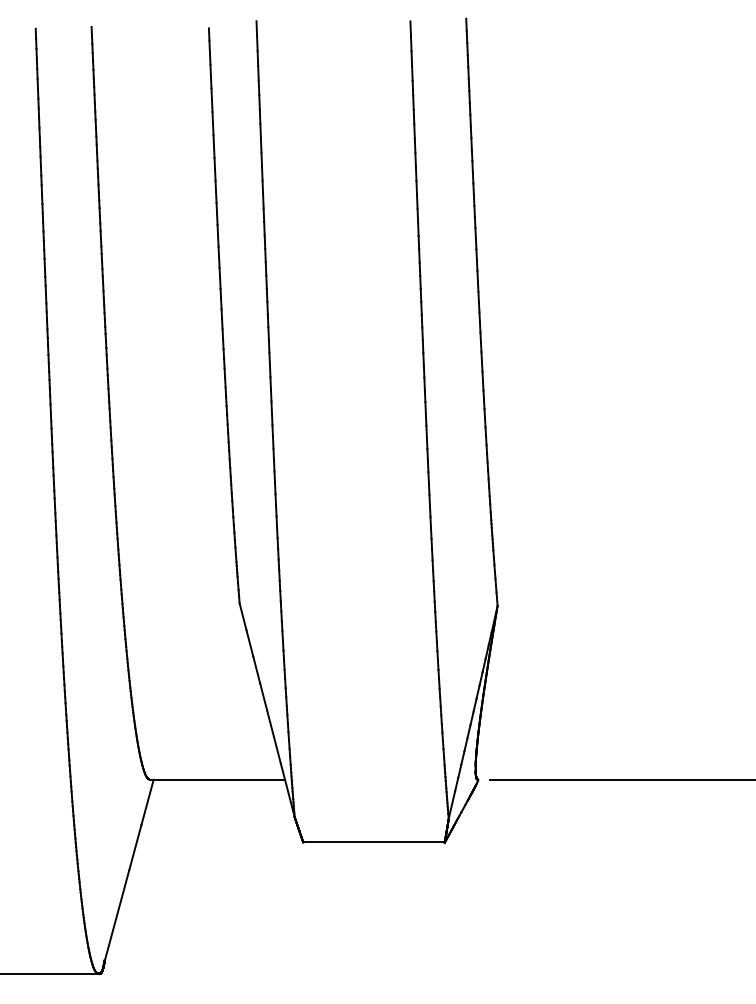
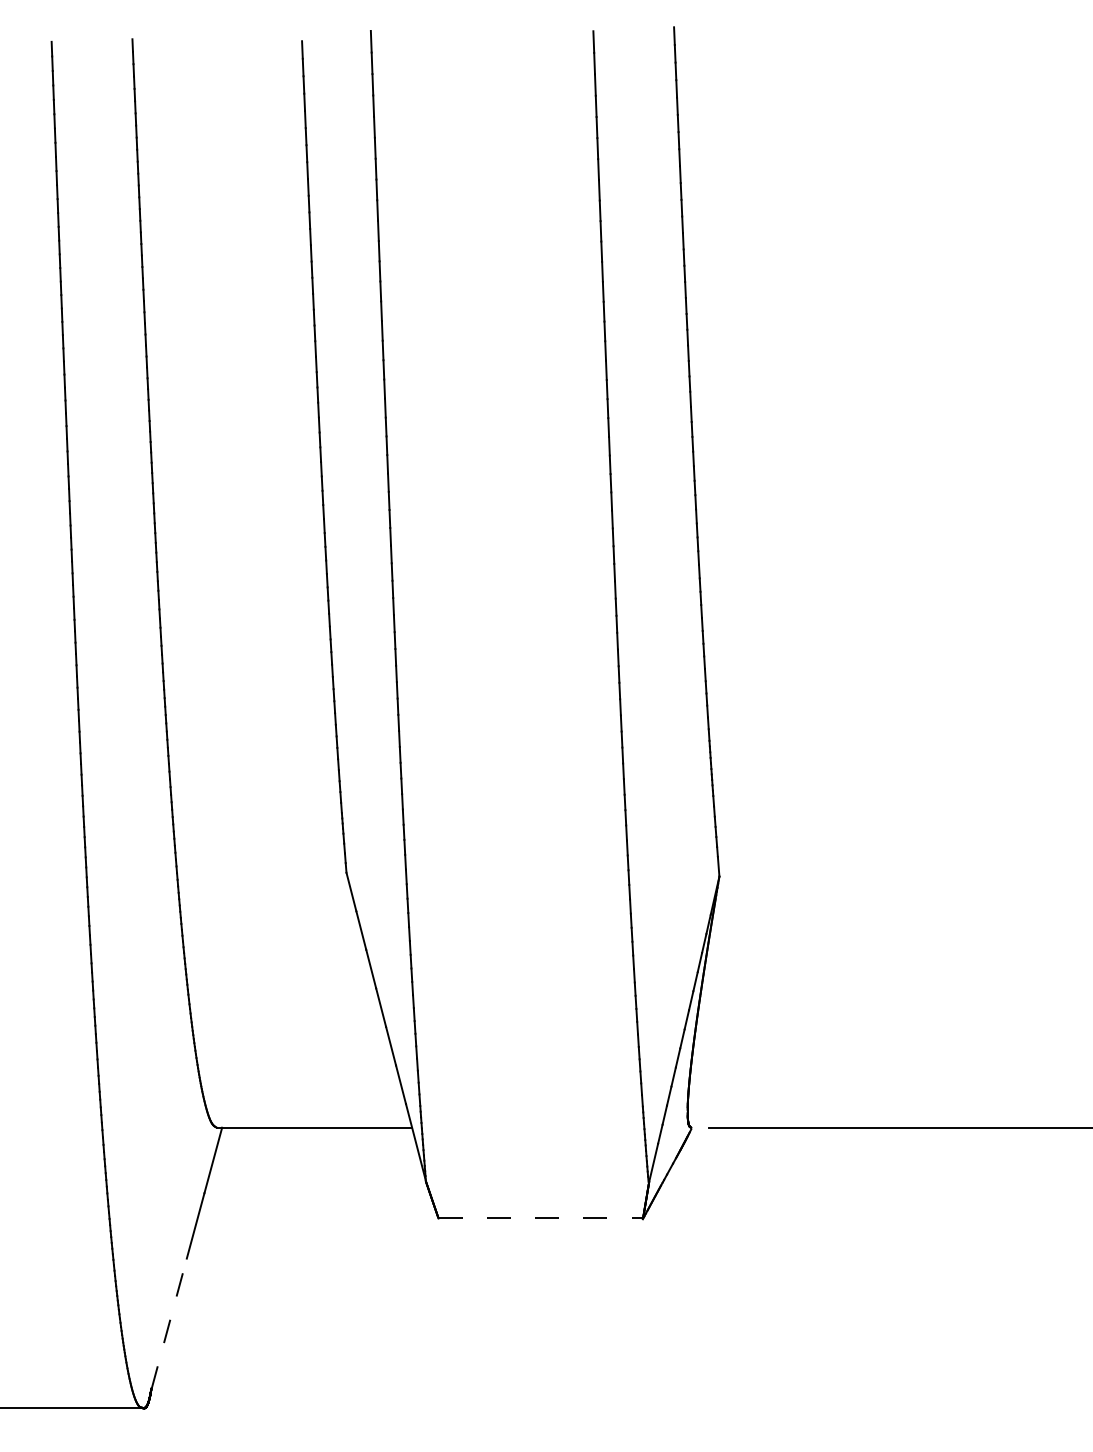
line: (374, 842) -> (541, 1218), solid -> dashed
line: (117, 915) -> (169, 1323), solid -> dashed

